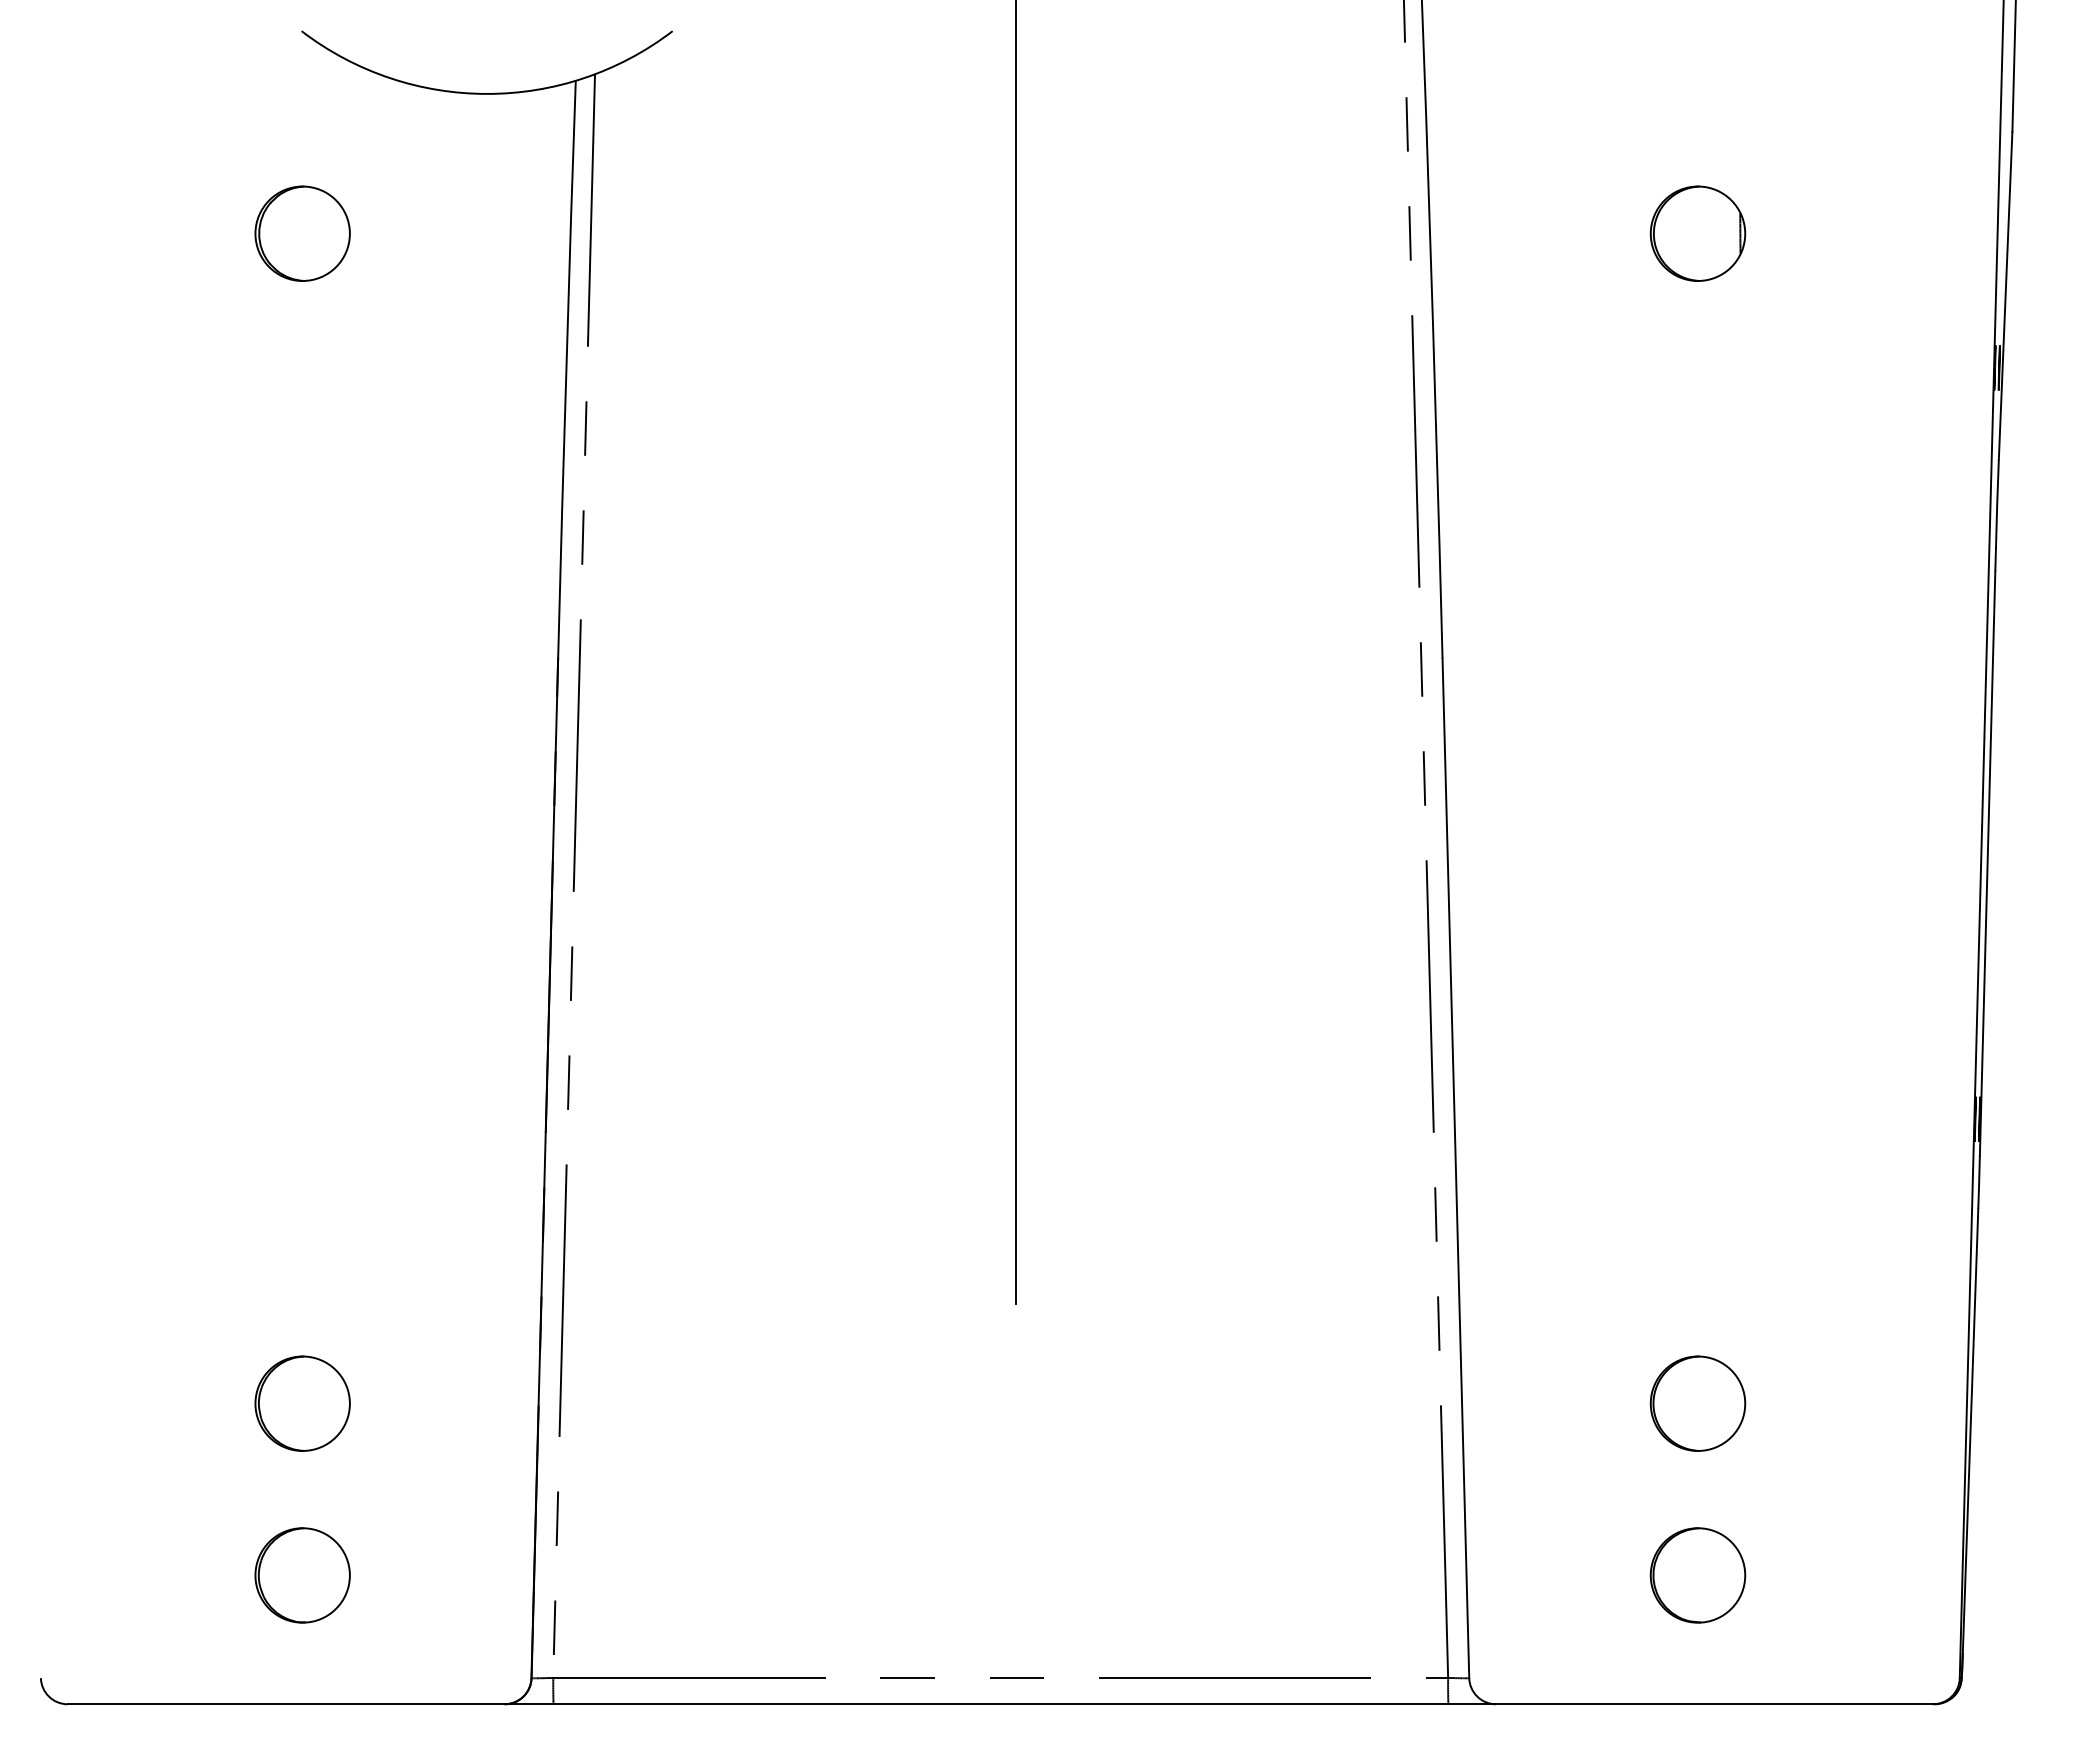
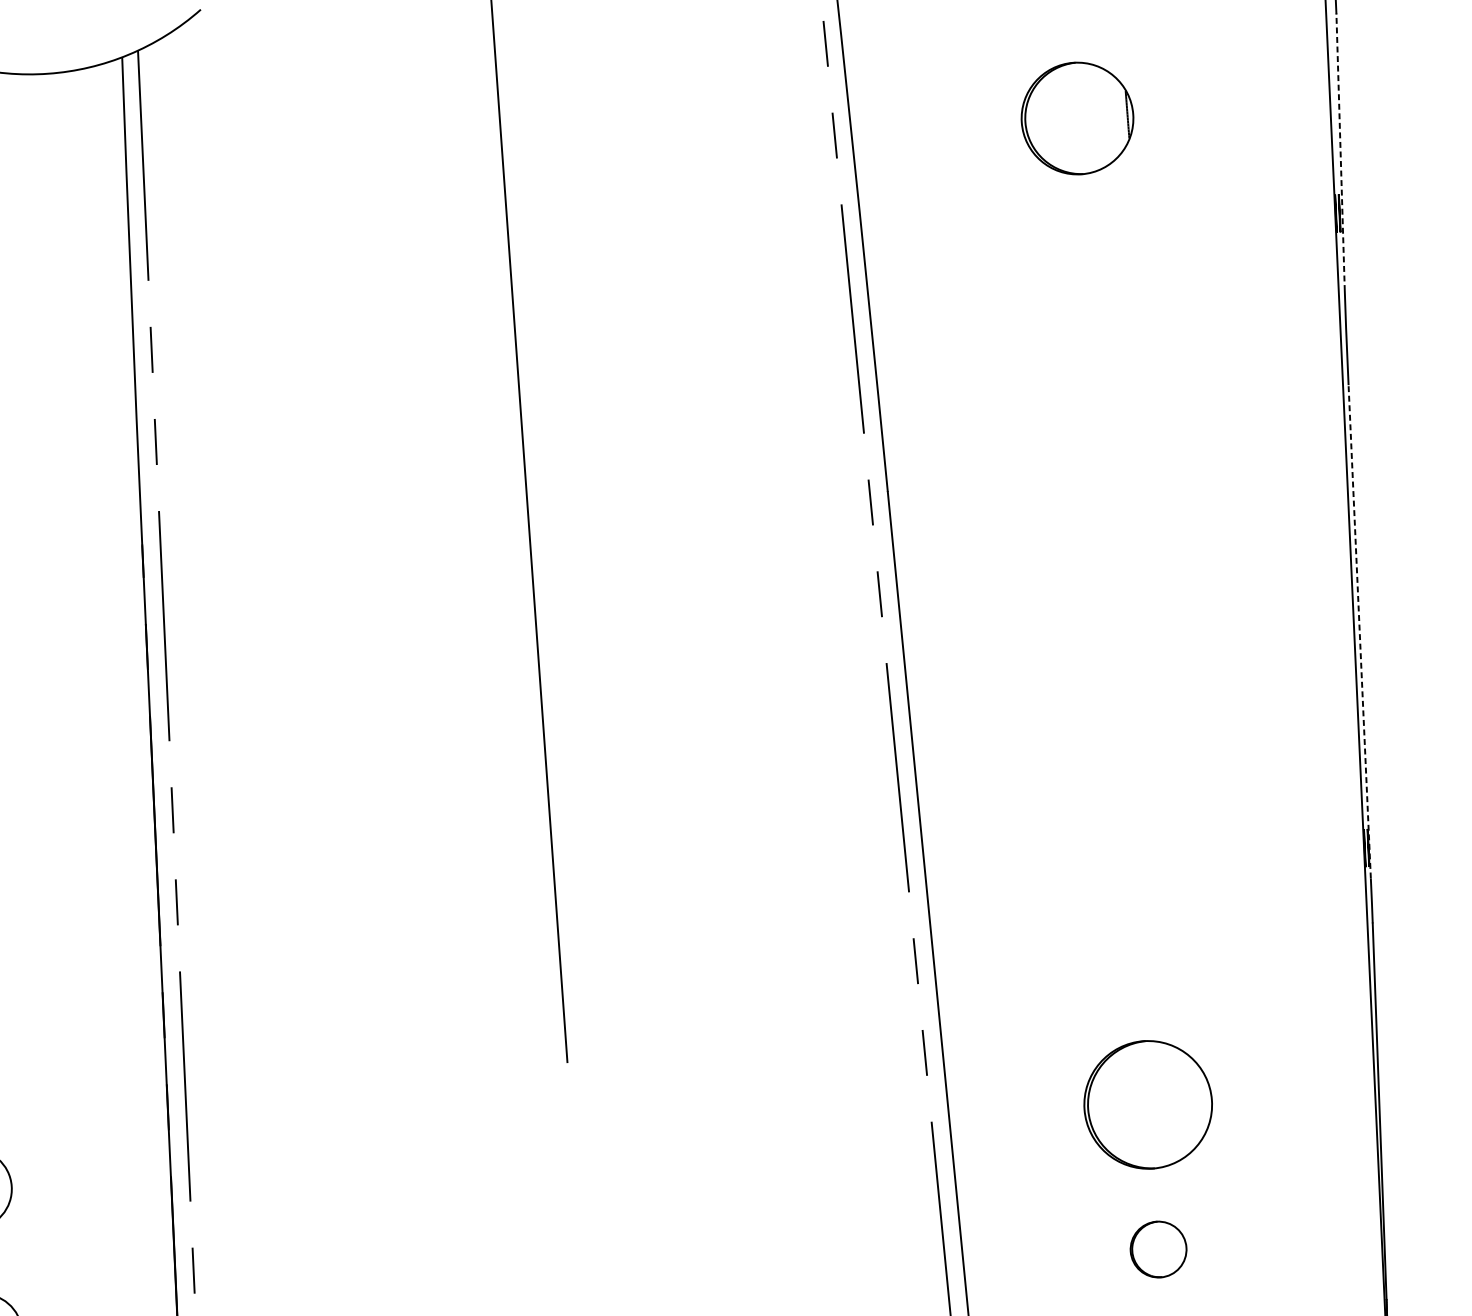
part: (1697, 233) -> (1077, 118), size x1.4
line: (2005, 295) -> (1340, 151), solid -> dashed
line: (1987, 862) -> (1359, 631), solid -> dashed
part: (1697, 1403) -> (1147, 1104), size x1.6
part: (1697, 1575) -> (1158, 1249), size x0.7

